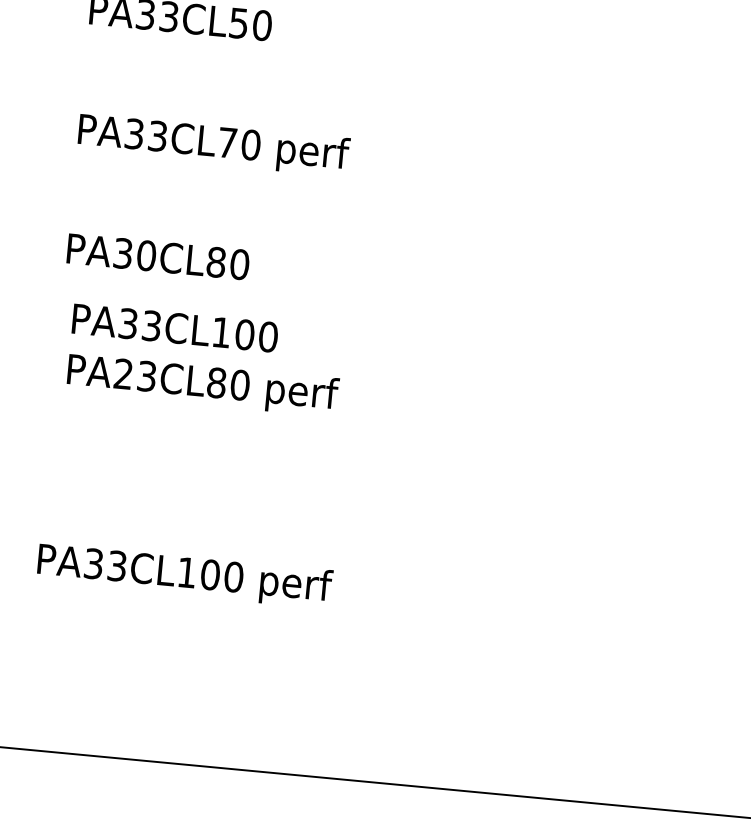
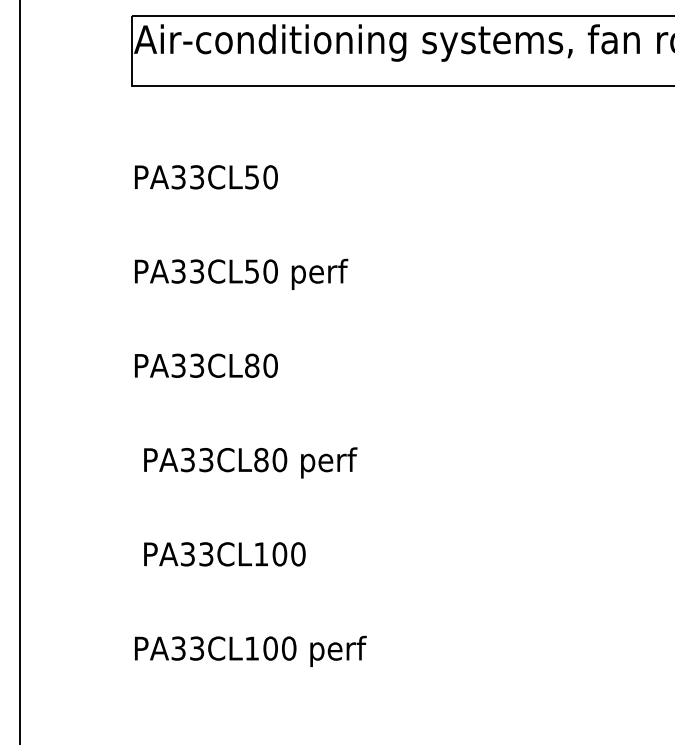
text: (226, 142) -> (251, 271), PA33CL70 -> PA33CL50
text: (147, 255) -> (197, 365), PA30CL80 -> PA33CL80
text: (174, 328) -> (224, 554), moved
text: (123, 374) -> (187, 460), PA23CL80 -> PA33CL80
text: (184, 574) -> (250, 650), moved

